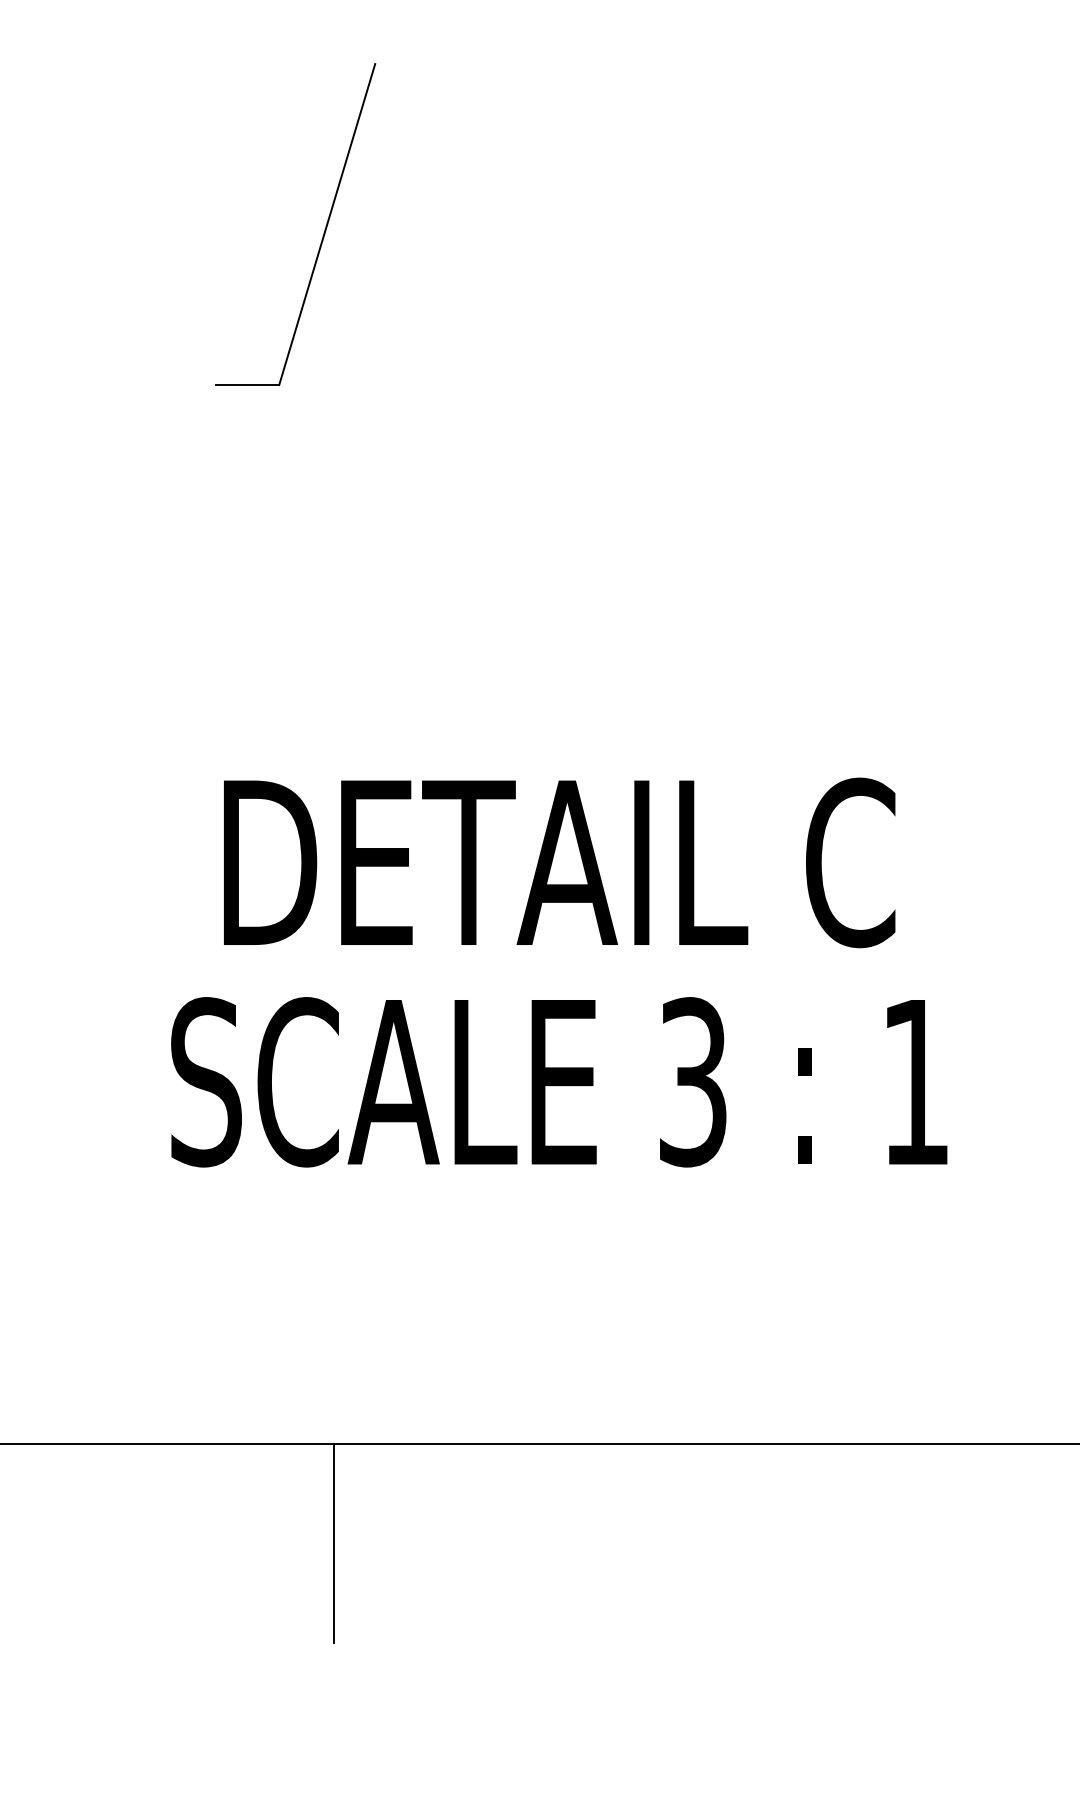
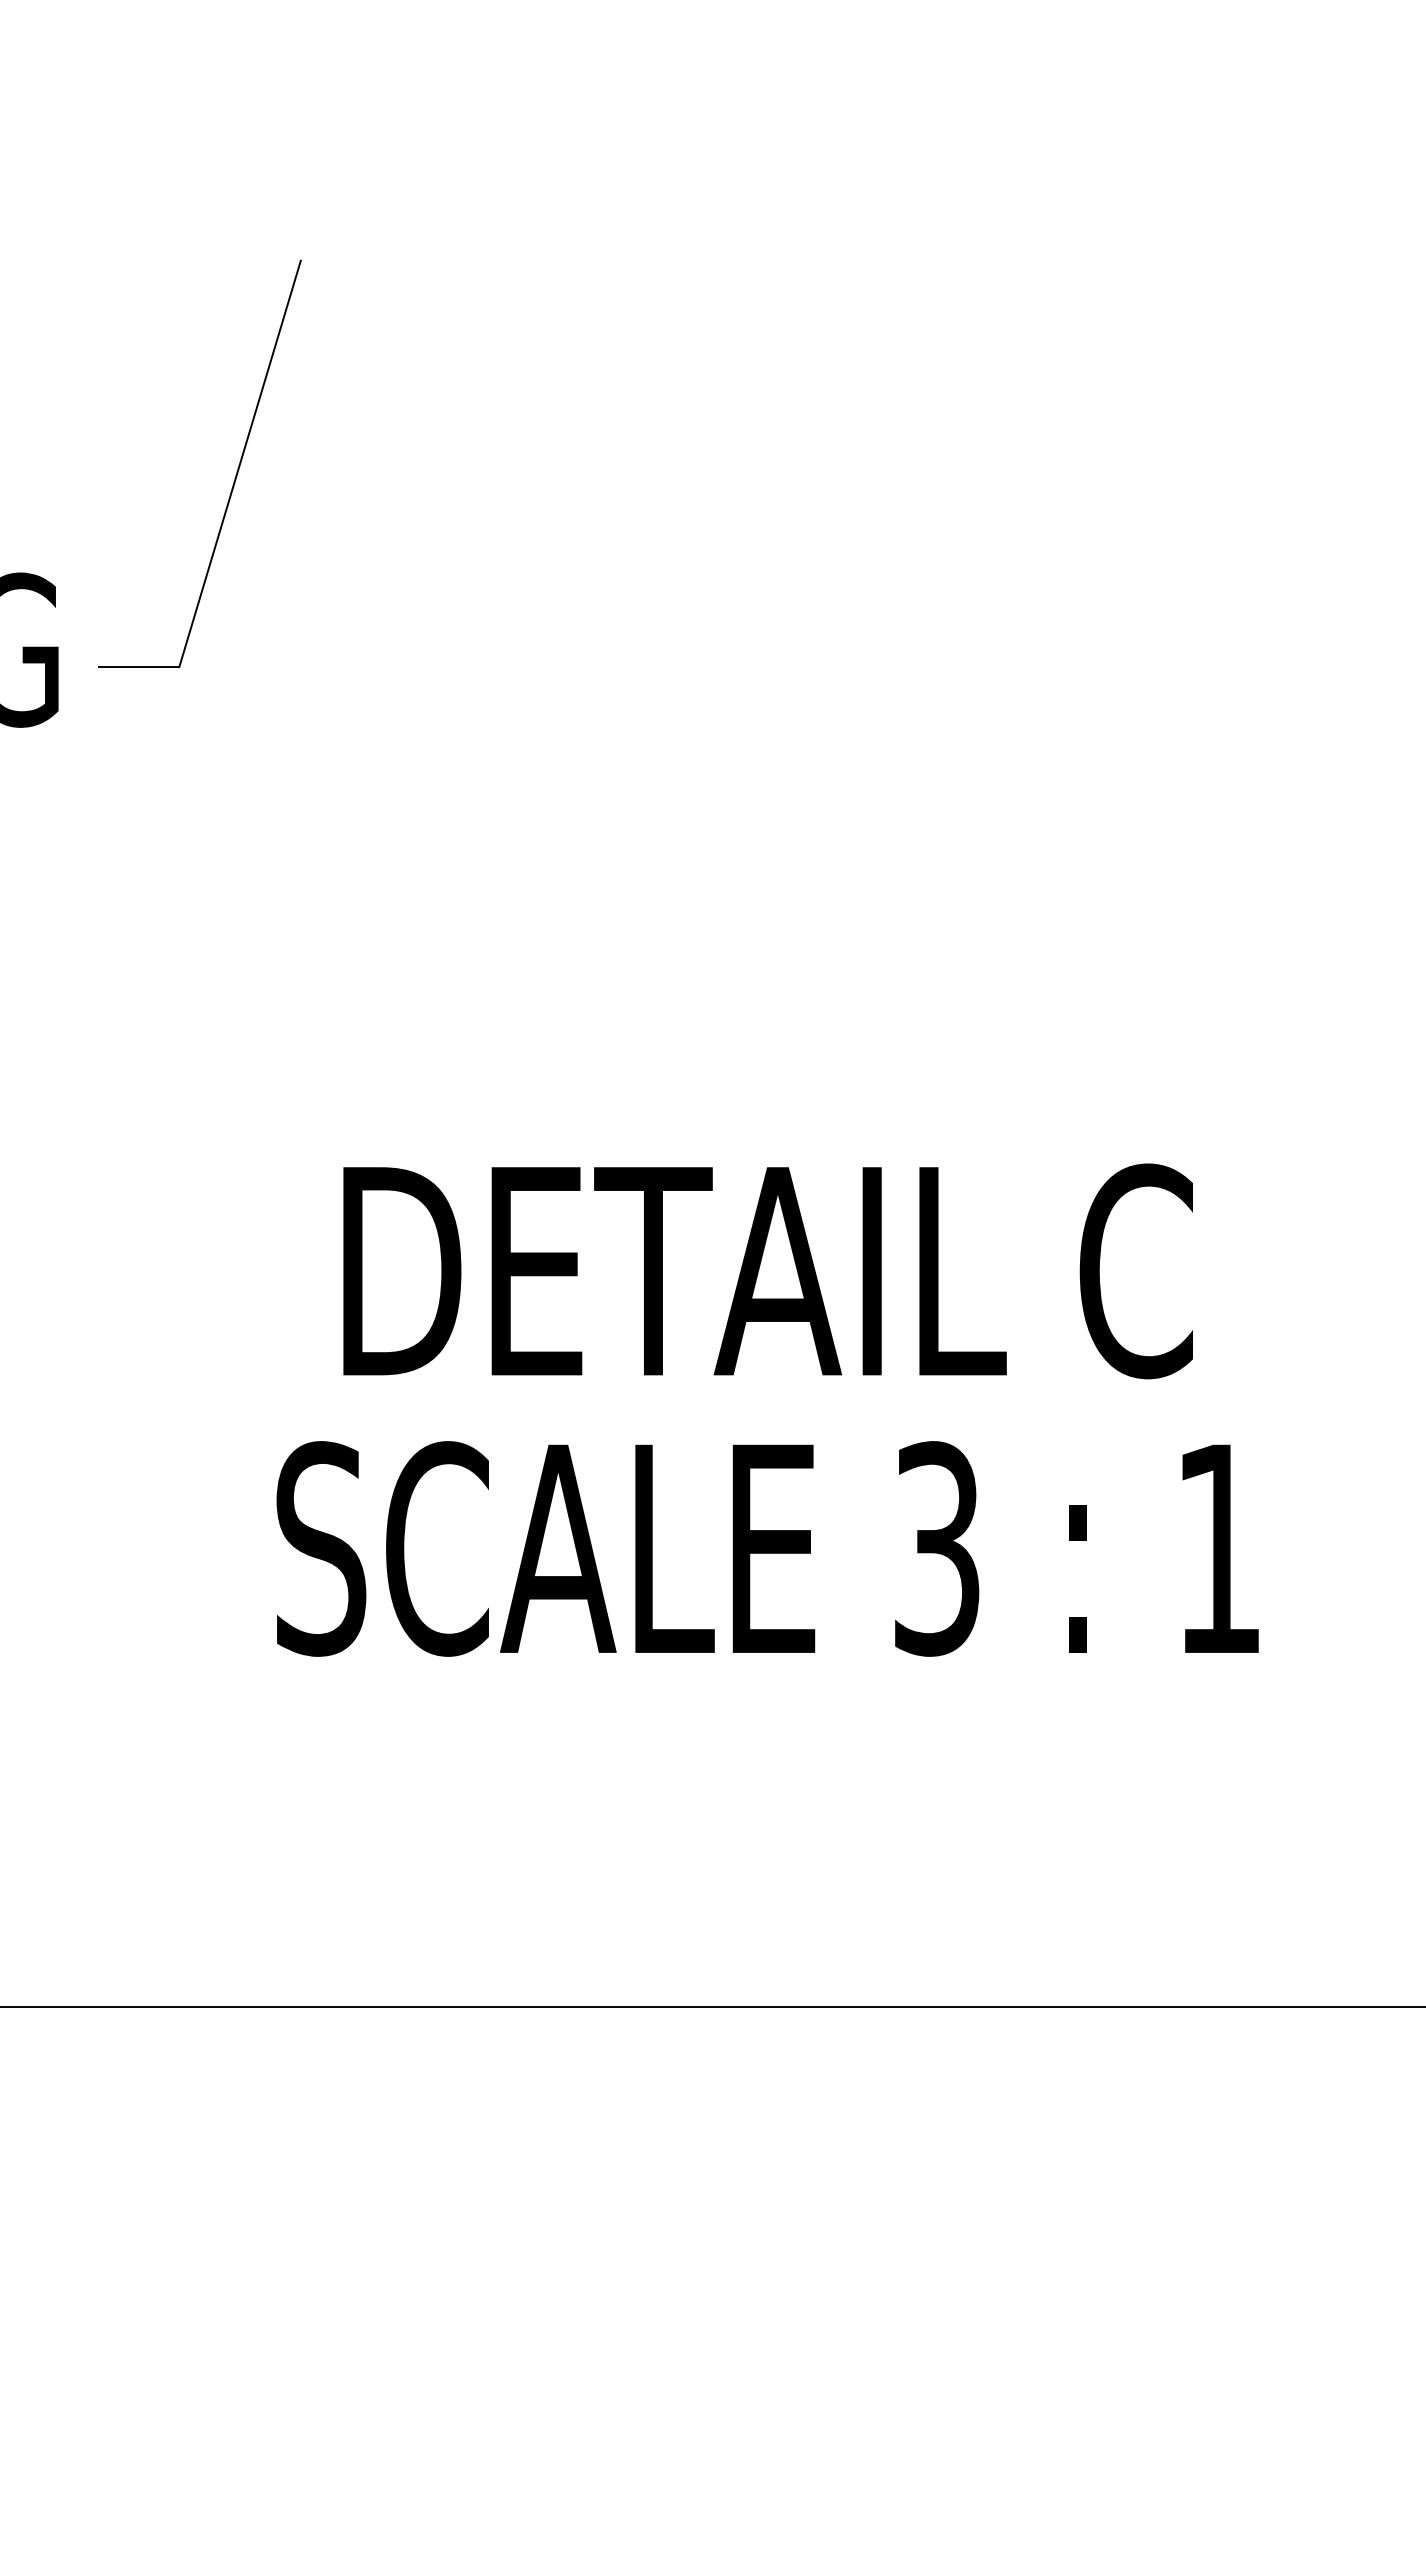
part: (324, 230) -> (236, 471), moved
line: (333, 1543) -> (482, 2132), removed

